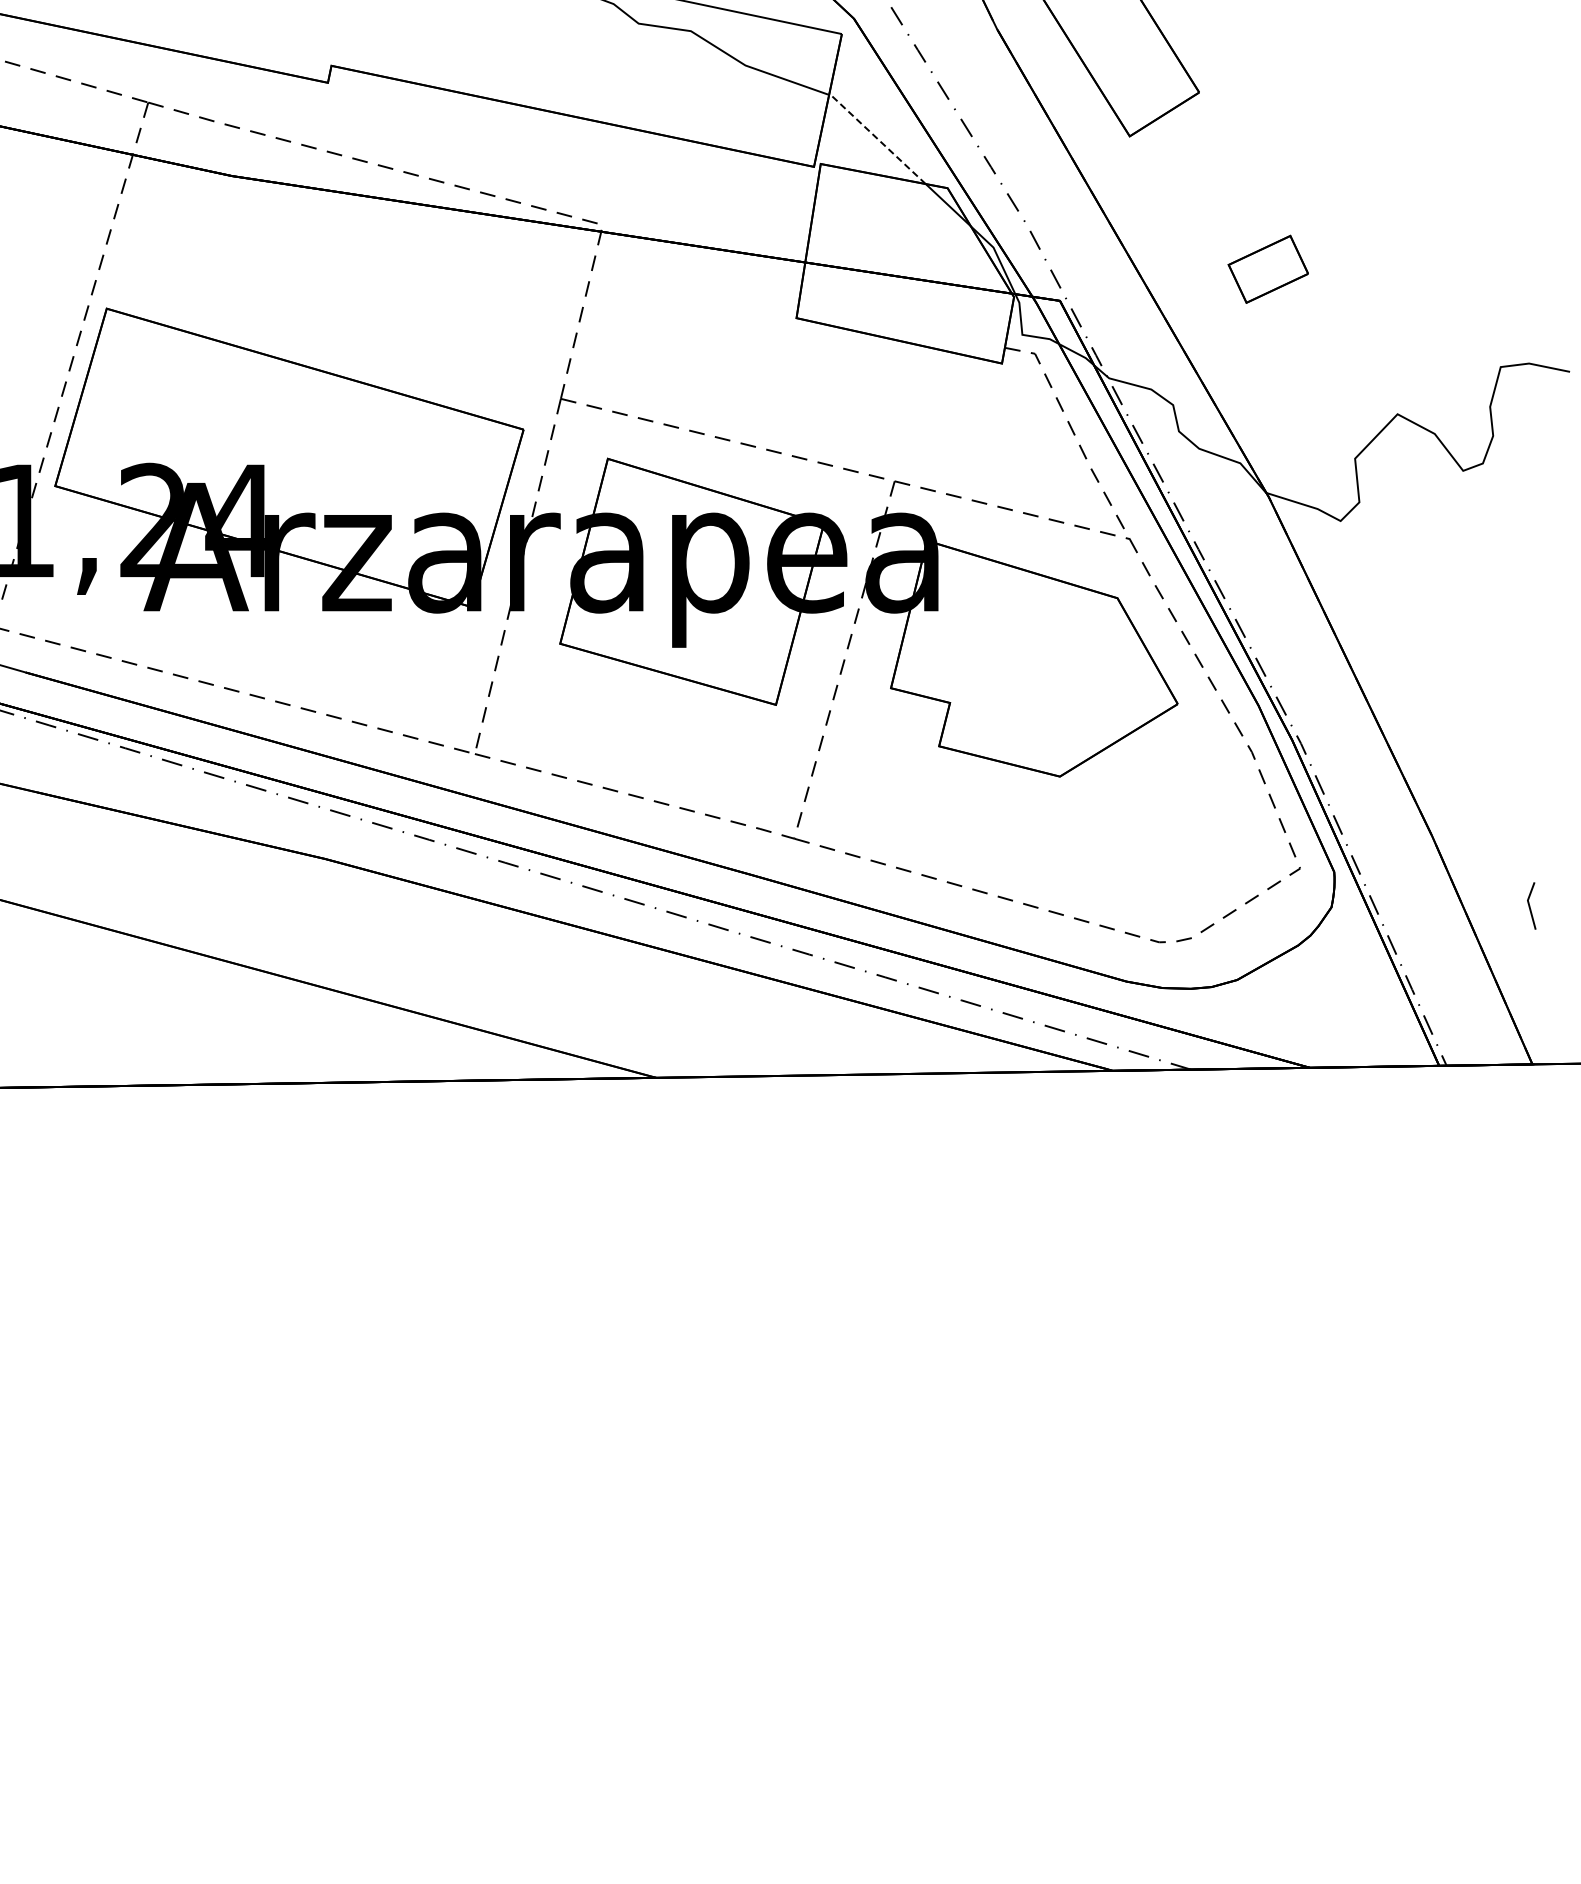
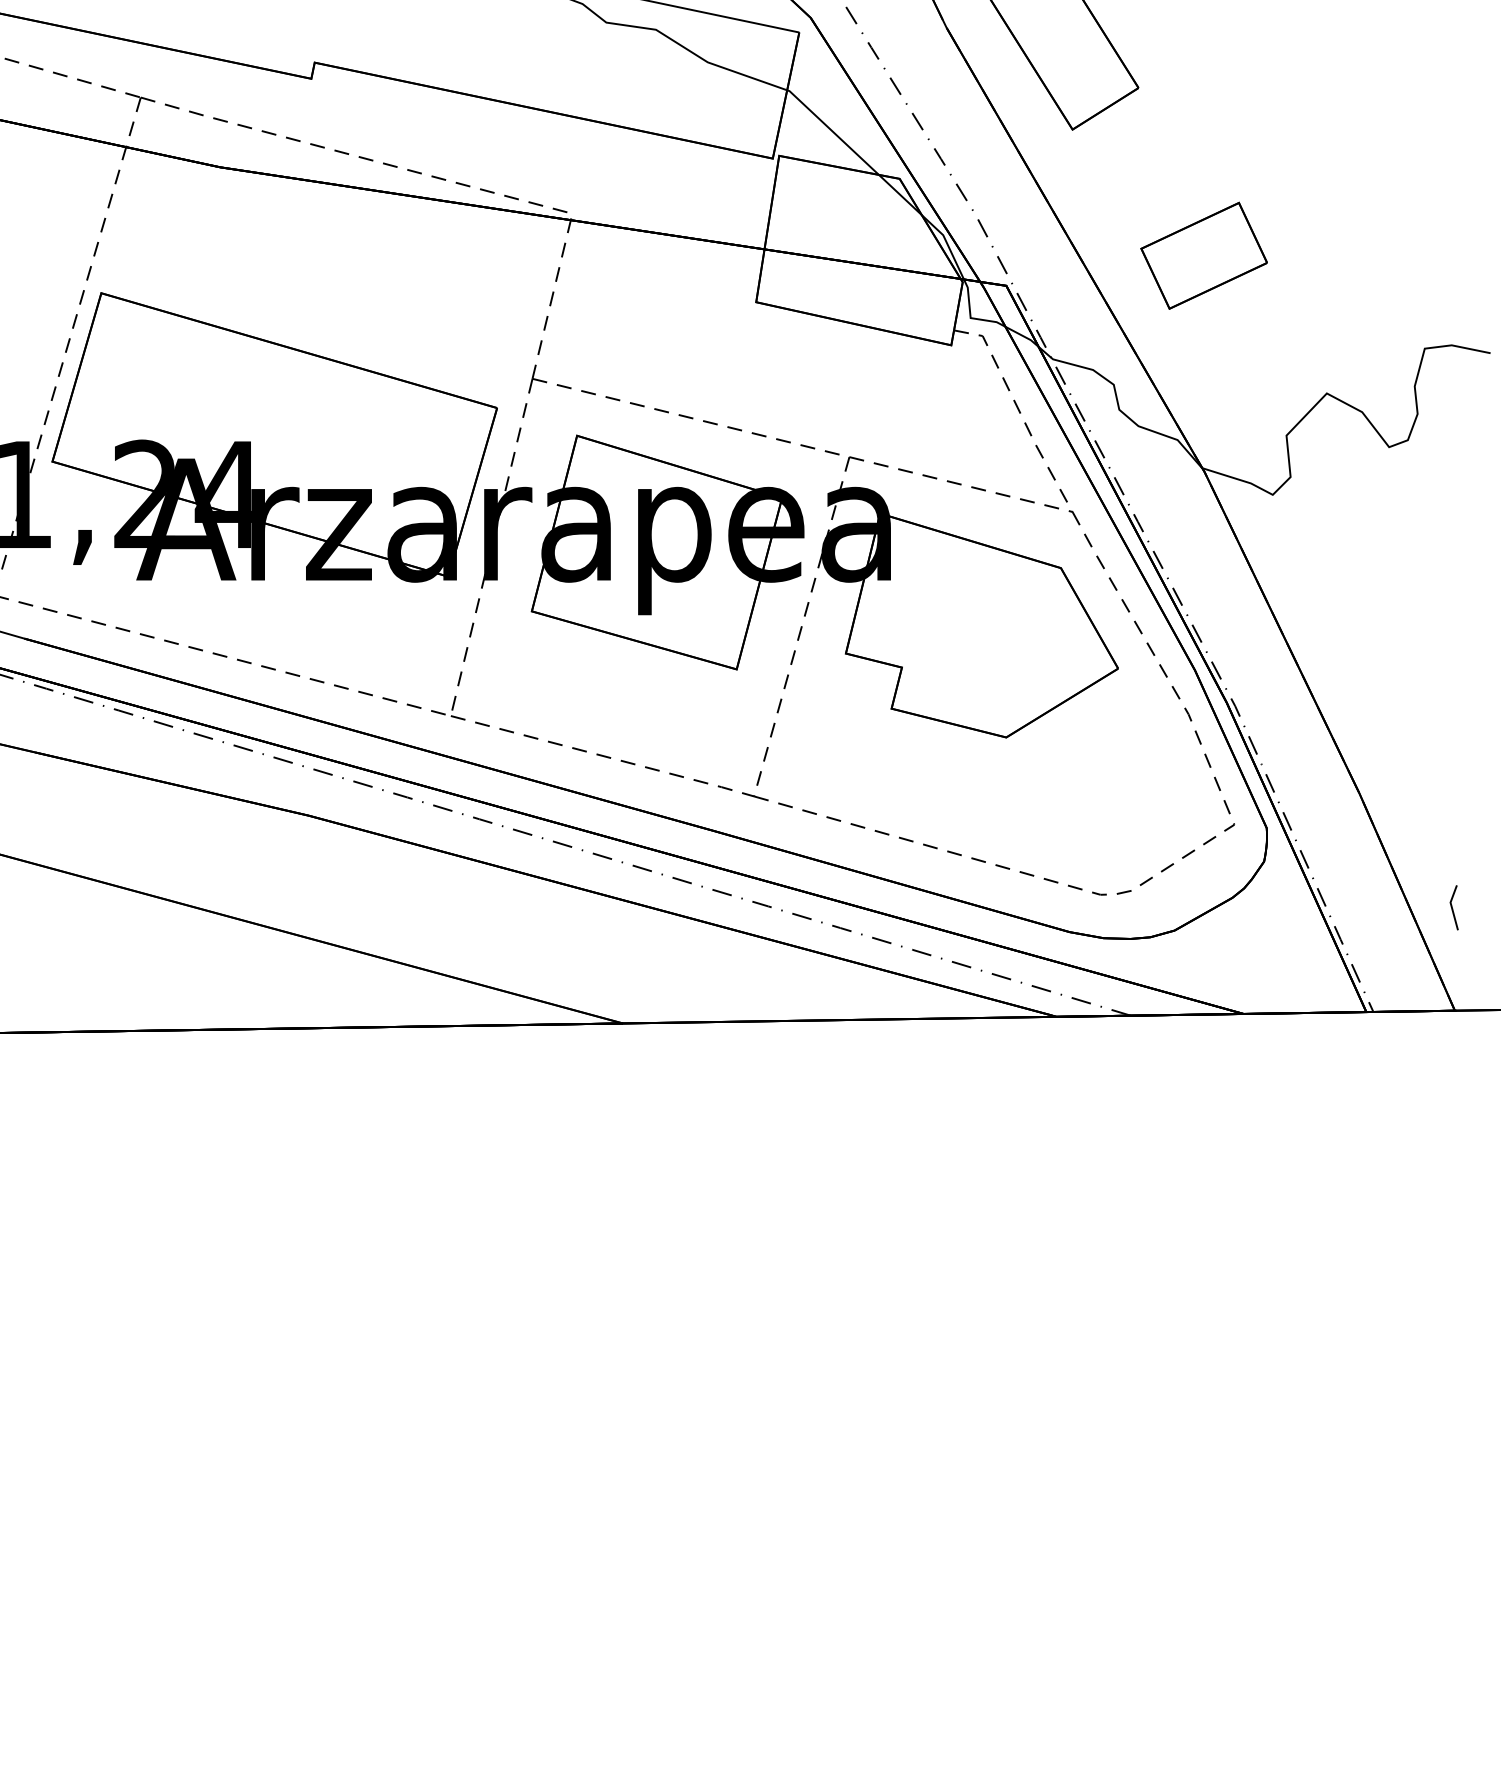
line: (876, 138) -> (832, 131), dashed -> solid
part: (1268, 269) -> (1204, 256), size x1.67
line: (1530, 905) -> (1453, 907), moved

